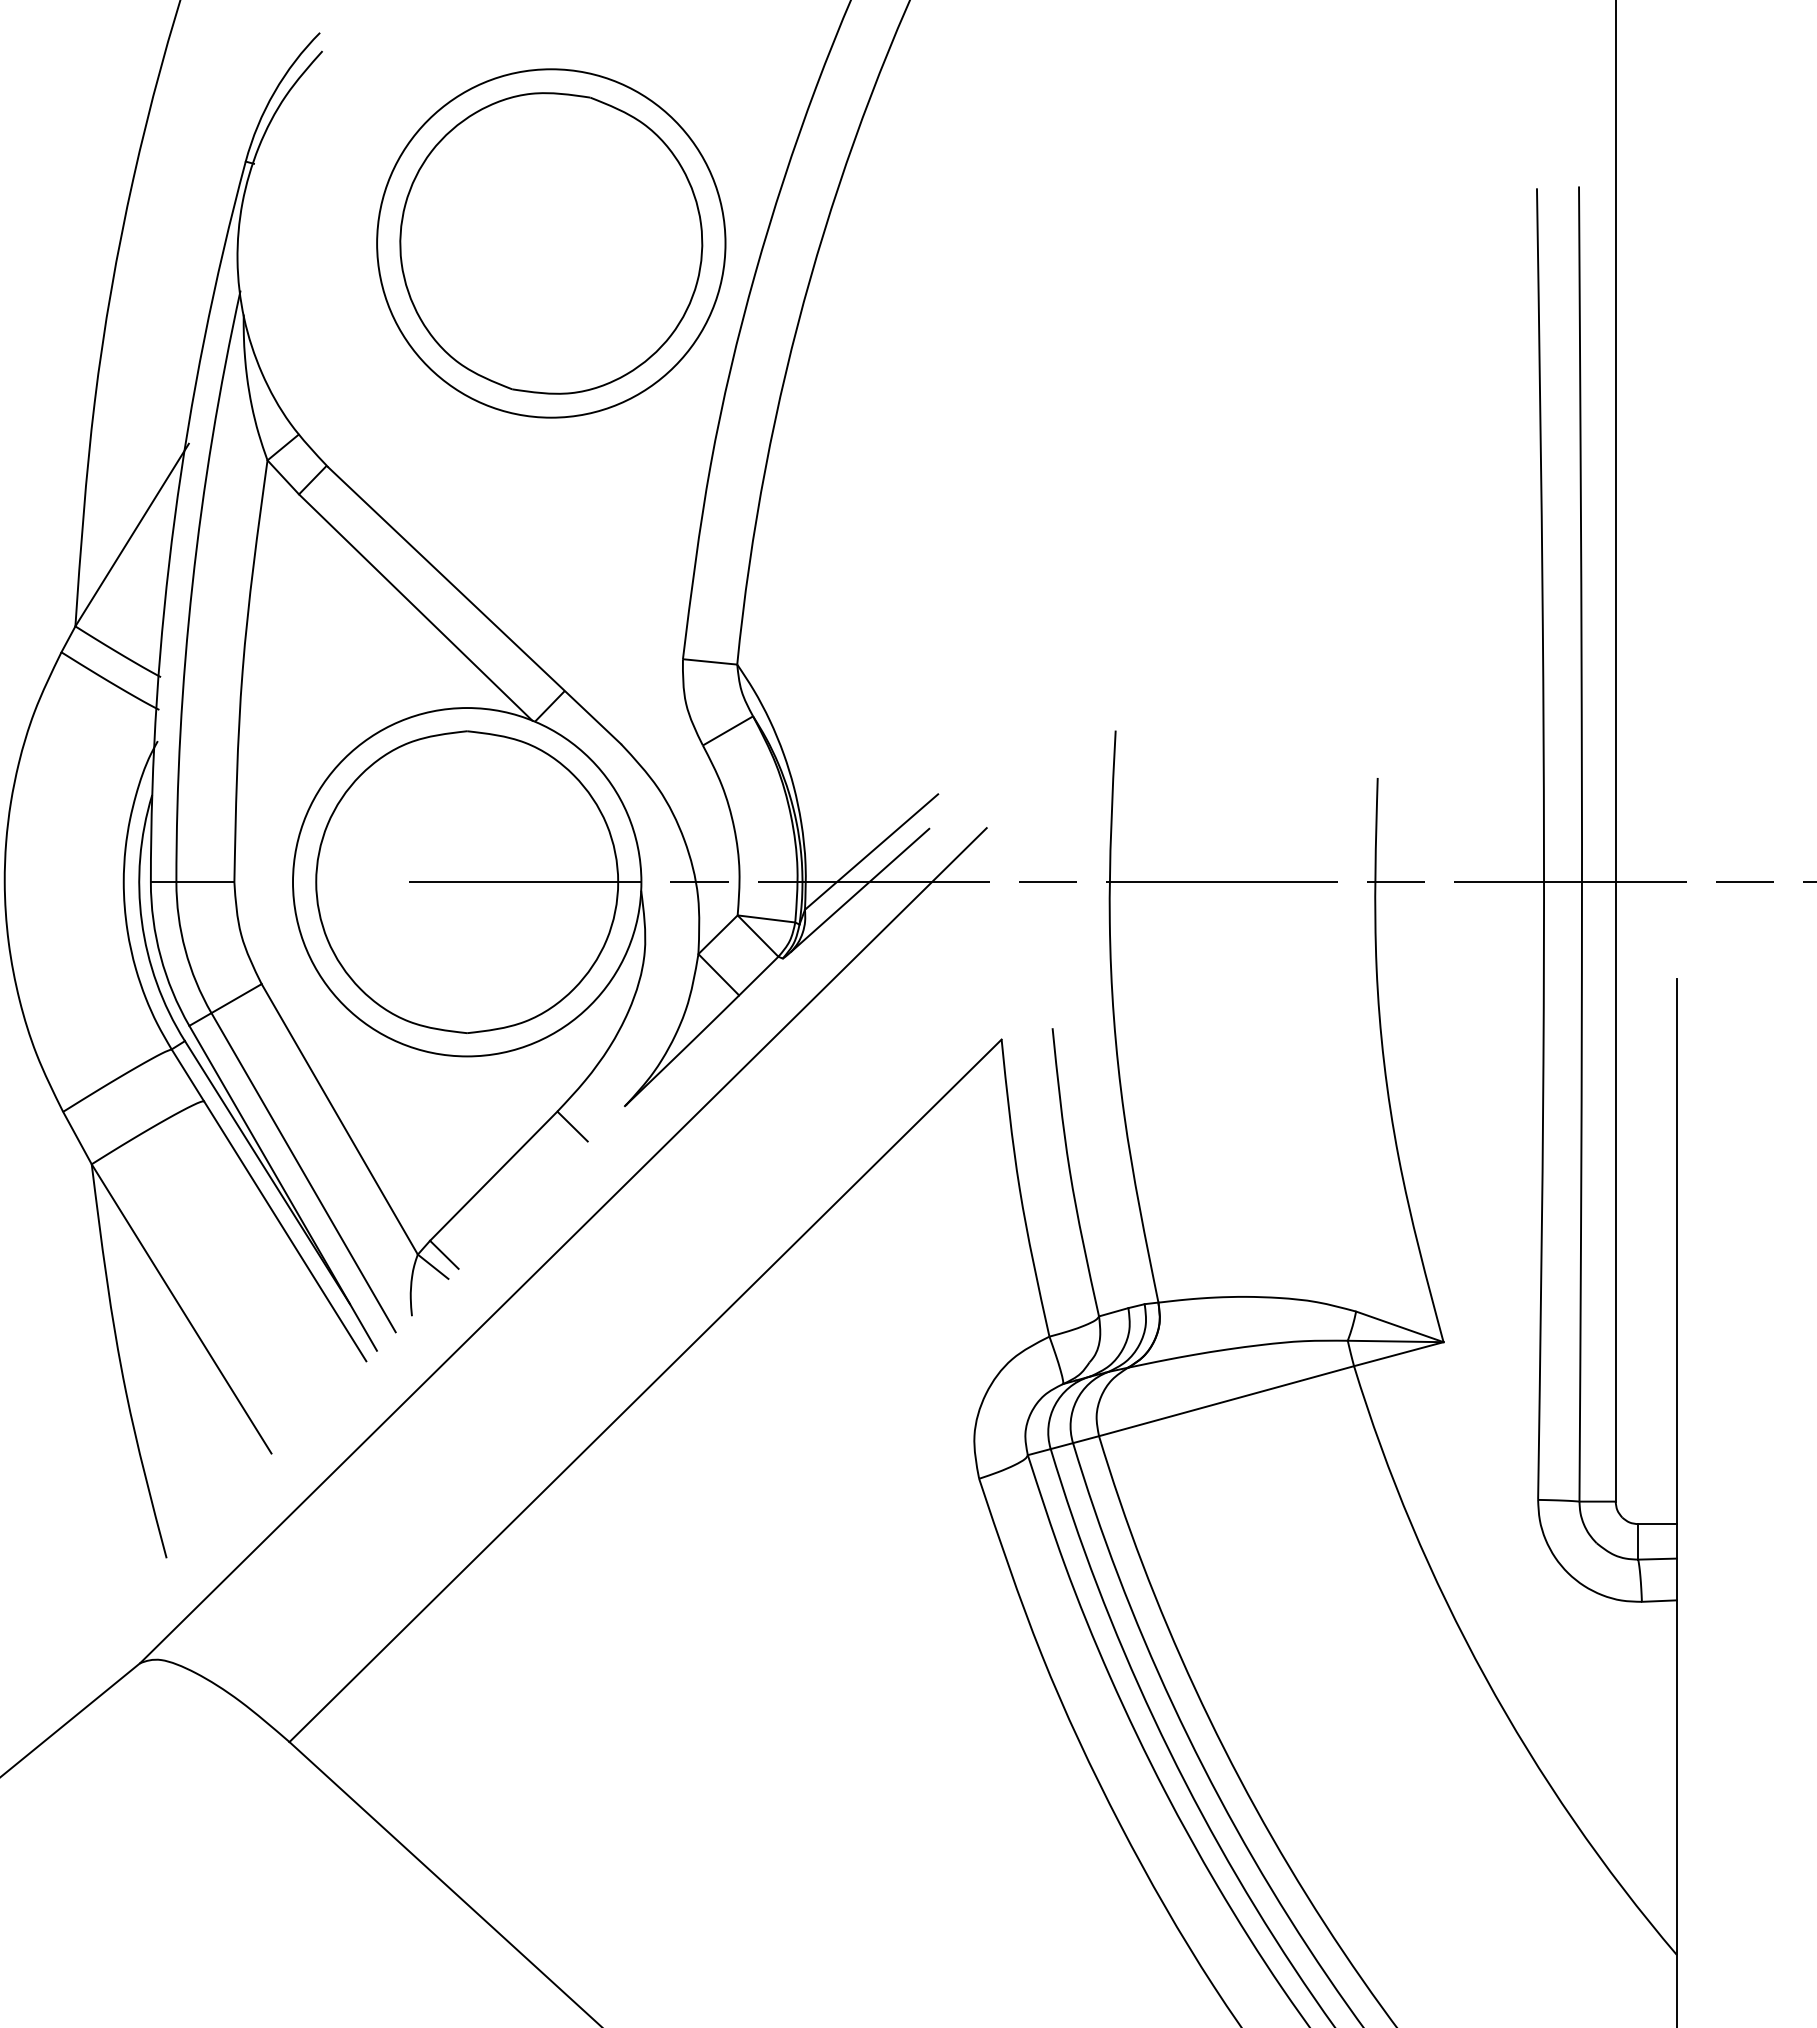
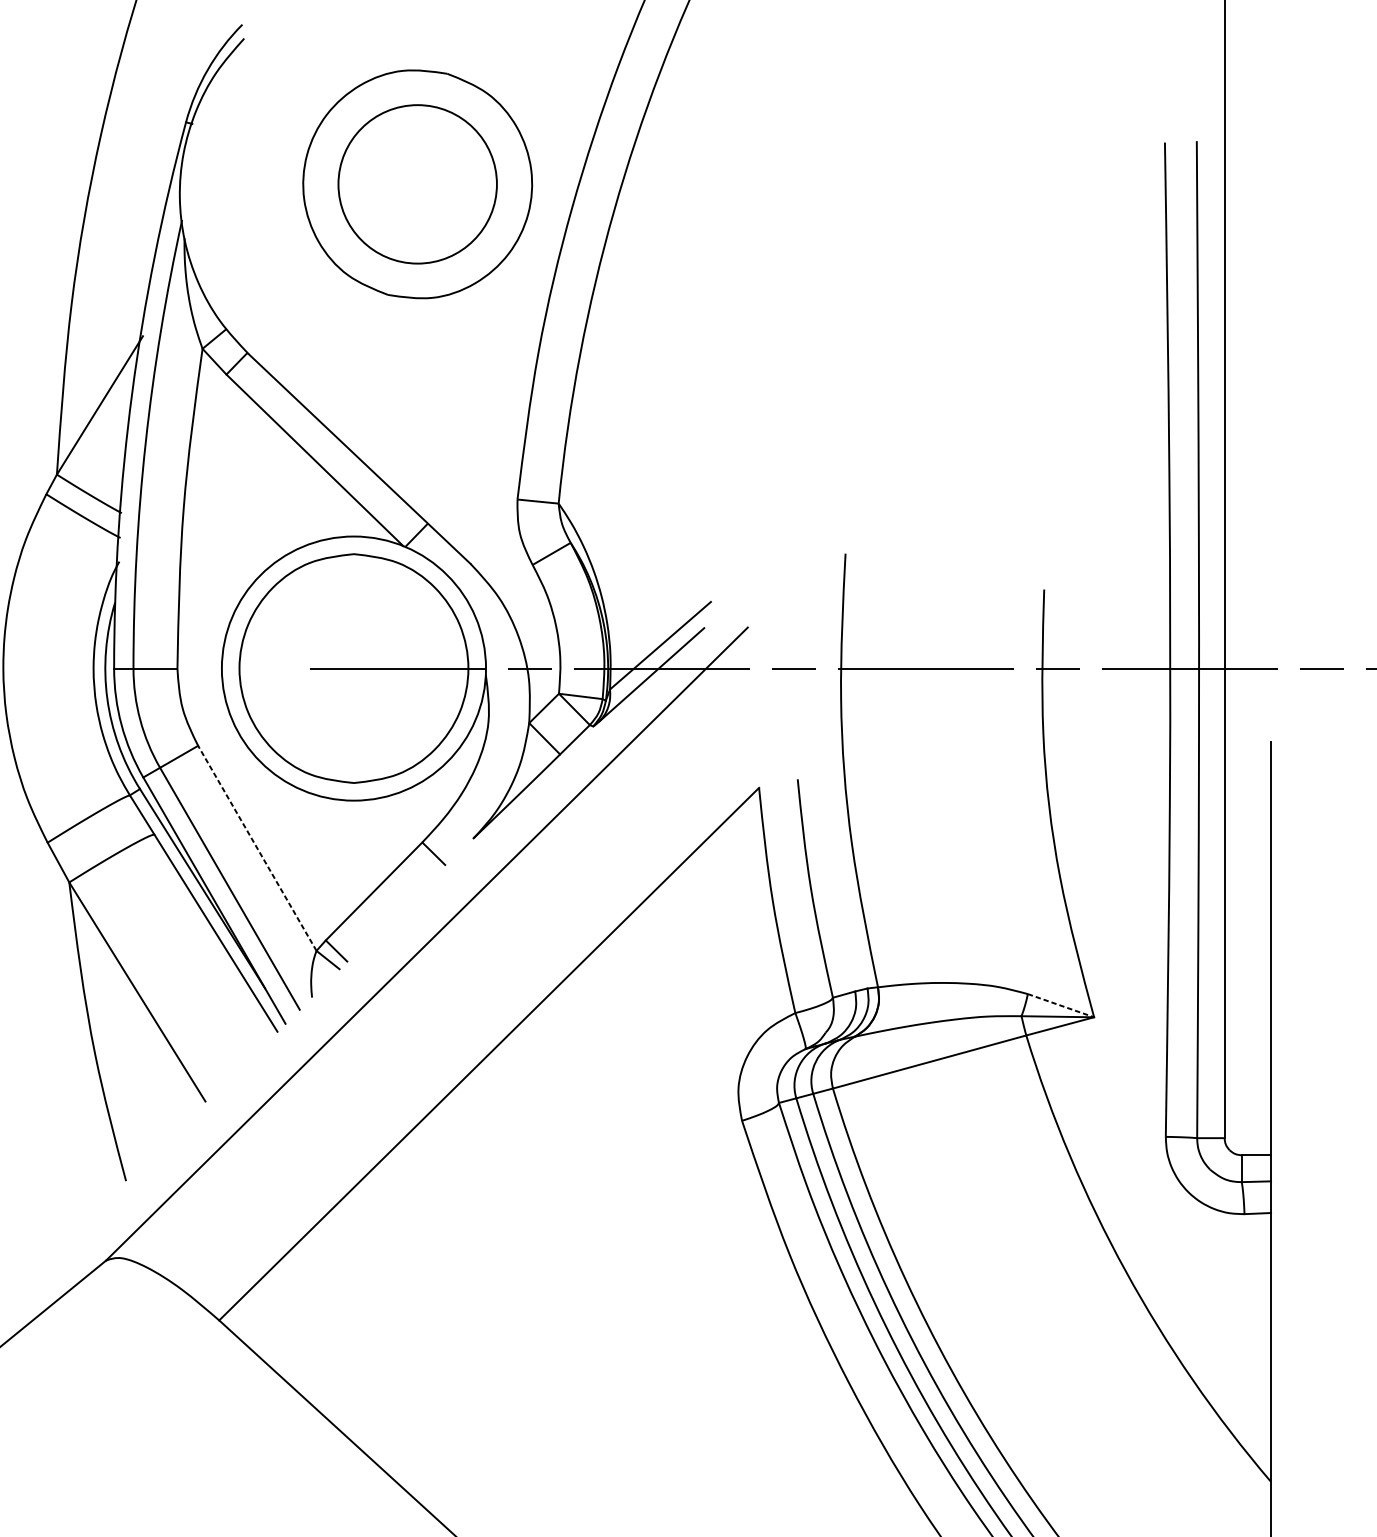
circle: (551, 243) -> (417, 184), size x0.6
line: (339, 1118) -> (257, 847), solid -> dashed
line: (1400, 1327) -> (1061, 1006), solid -> dashed

